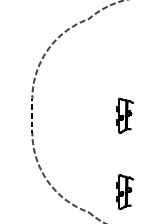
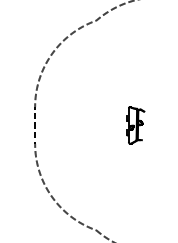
part: (124, 192) -> (135, 208), removed

